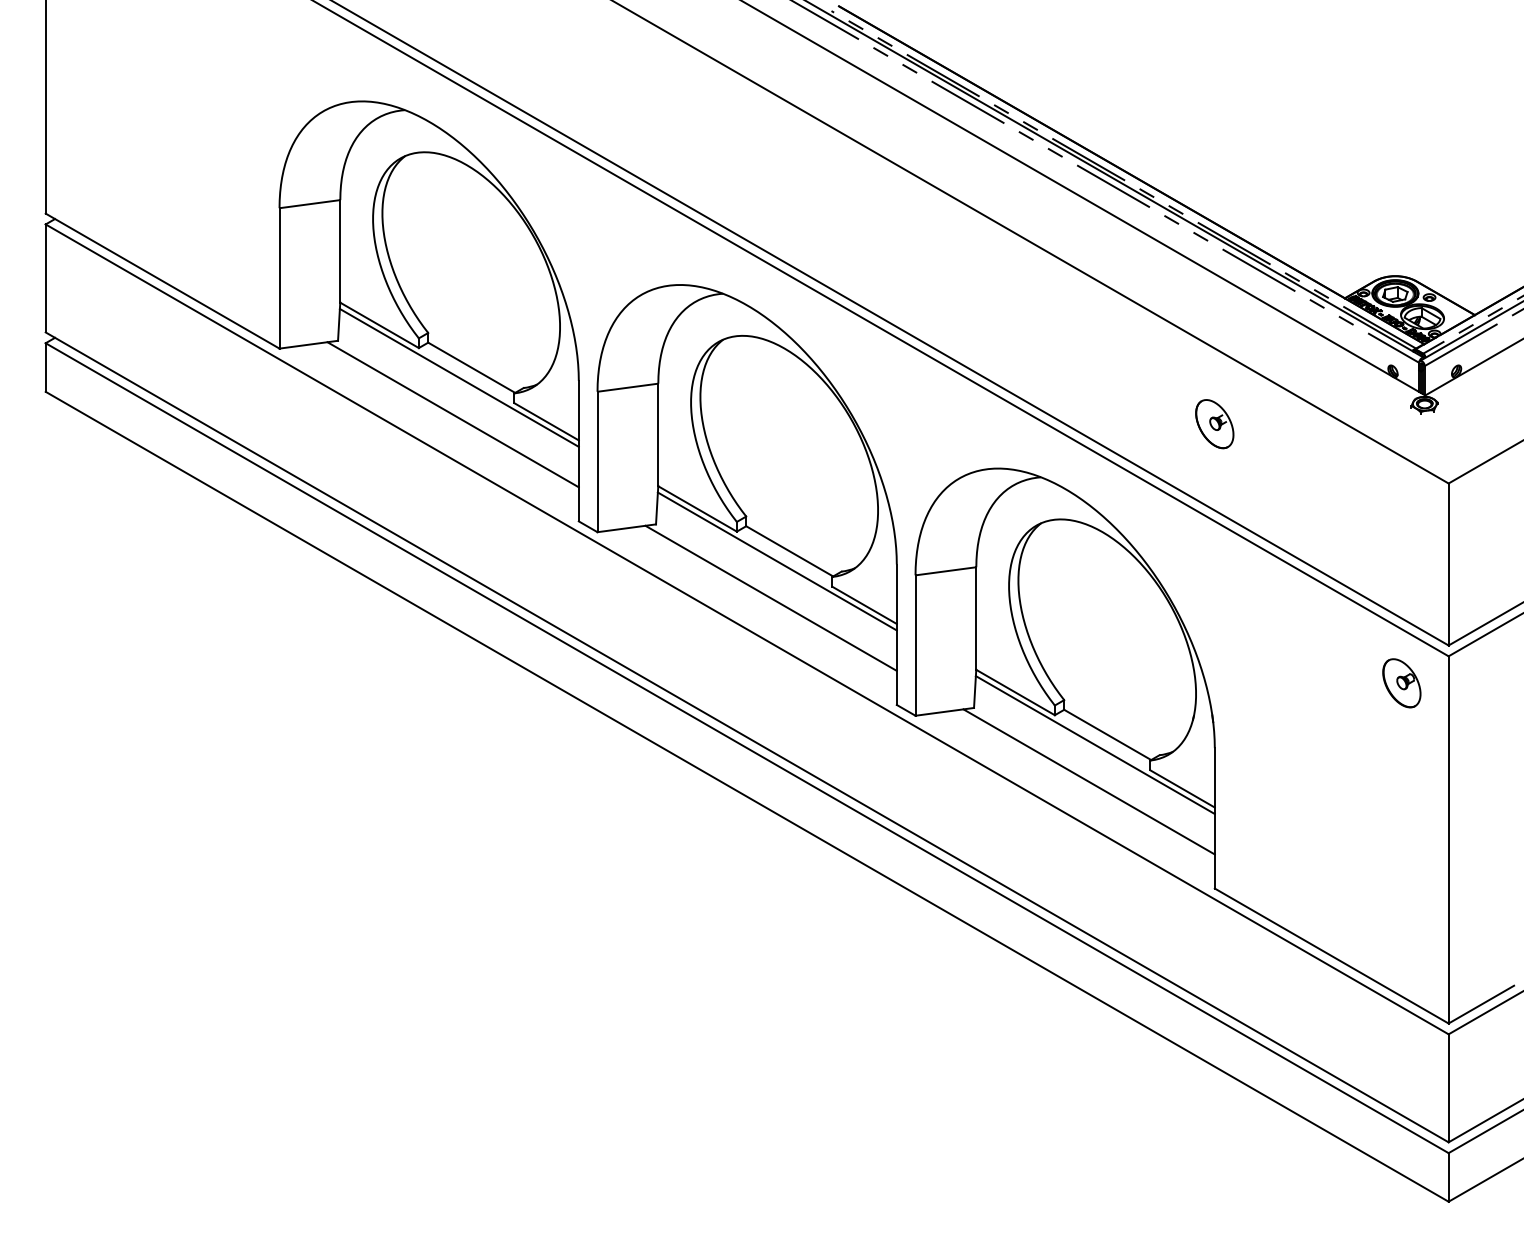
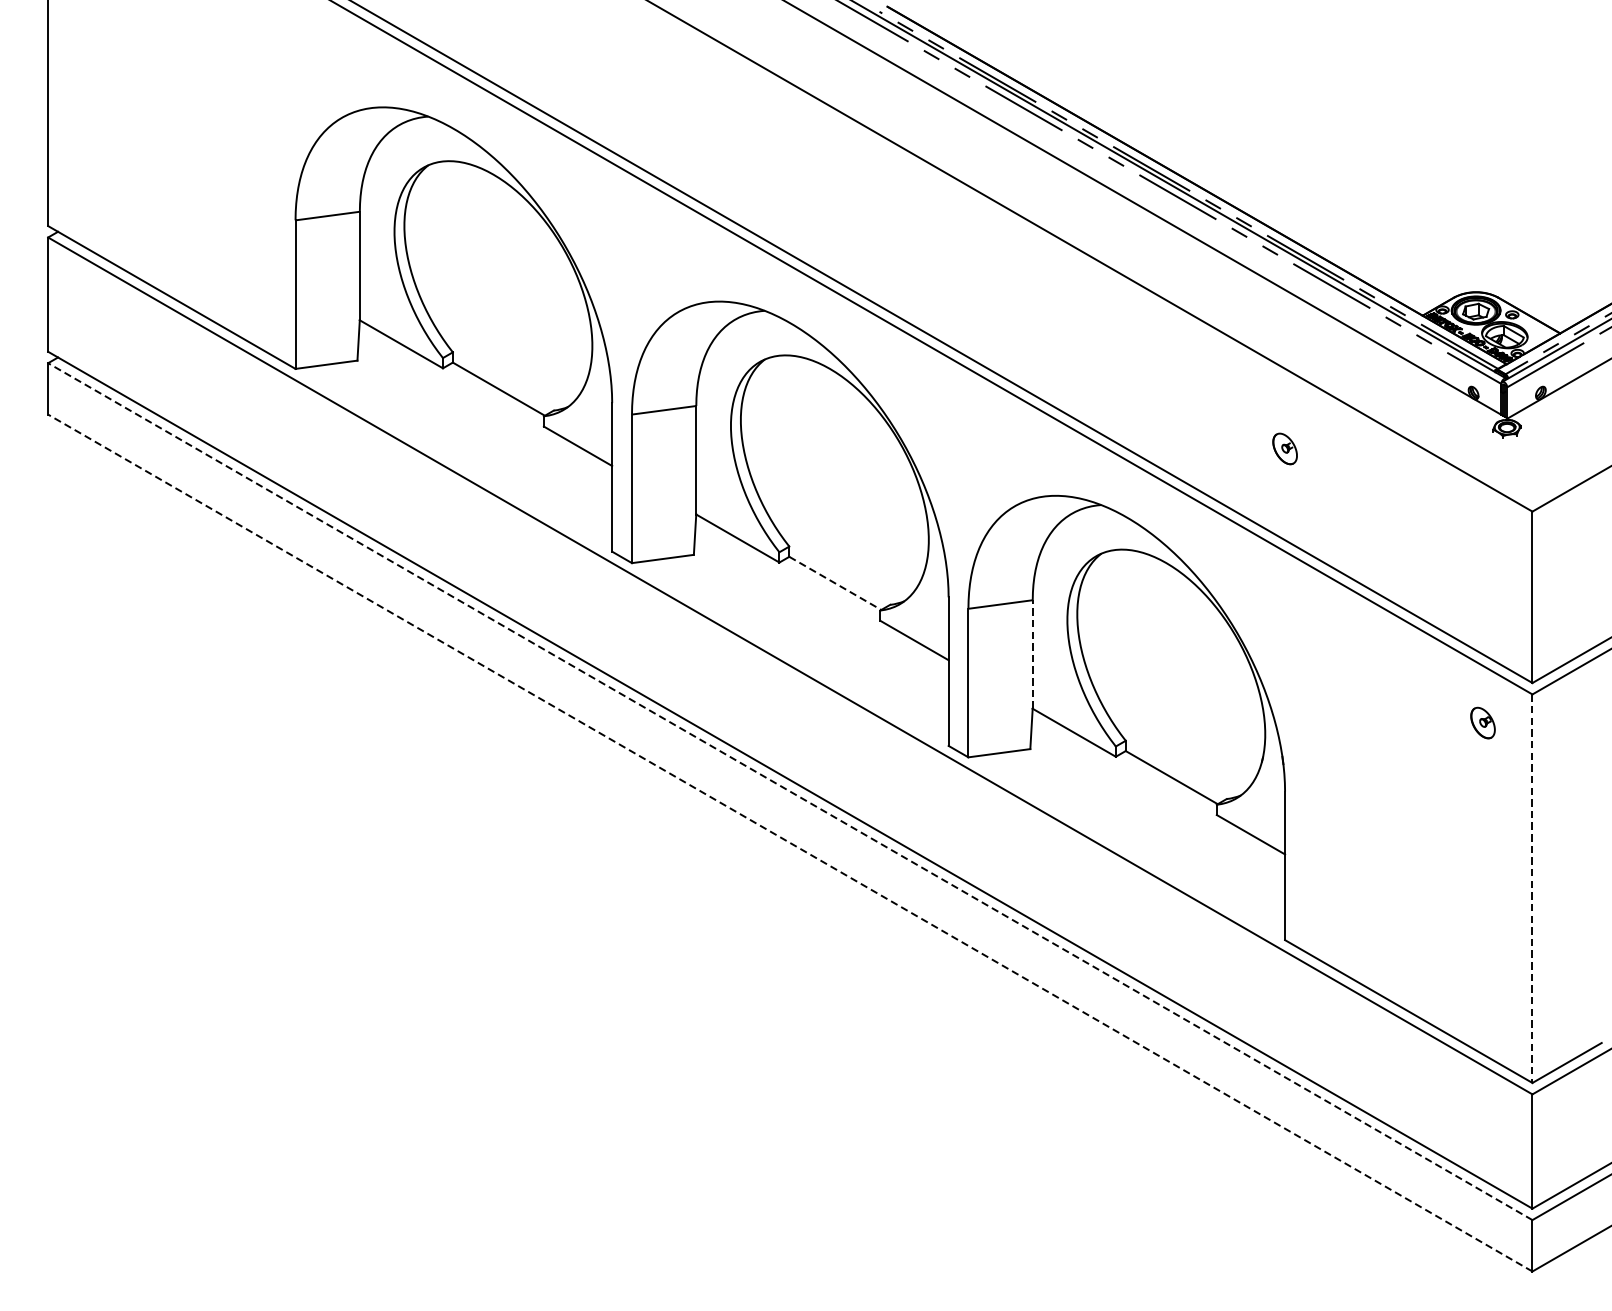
line: (458, 377) -> (484, 399), removed
line: (452, 414) -> (478, 438), removed
part: (1214, 424) -> (1284, 449), size x0.6
line: (790, 551) -> (836, 583), solid -> dashed
line: (776, 561) -> (821, 594), removed
line: (770, 597) -> (814, 632), removed
line: (976, 618) -> (1032, 654), solid -> dashed
part: (1401, 683) -> (1482, 723), size x0.6
line: (1094, 745) -> (1157, 788), removed
line: (747, 748) -> (790, 791), solid -> dashed
line: (1088, 781) -> (1151, 826), removed
line: (747, 796) -> (790, 842), solid -> dashed
line: (1448, 839) -> (1532, 888), solid -> dashed

